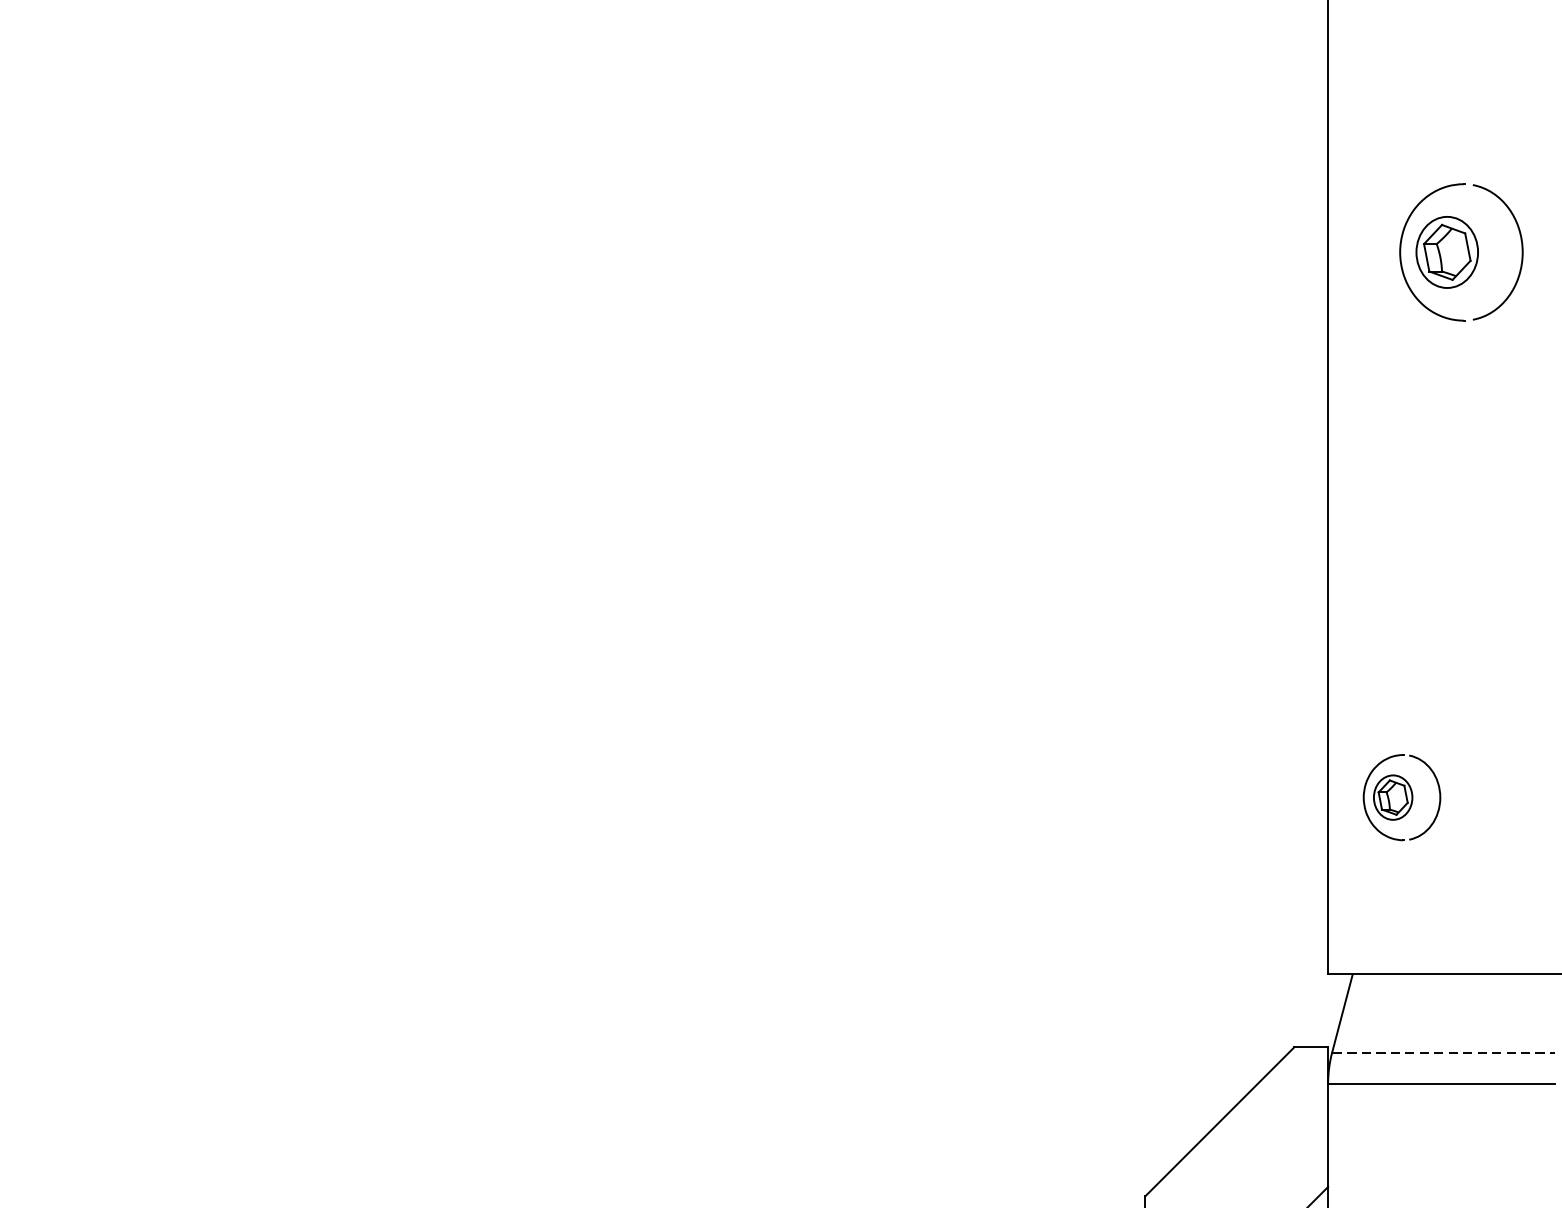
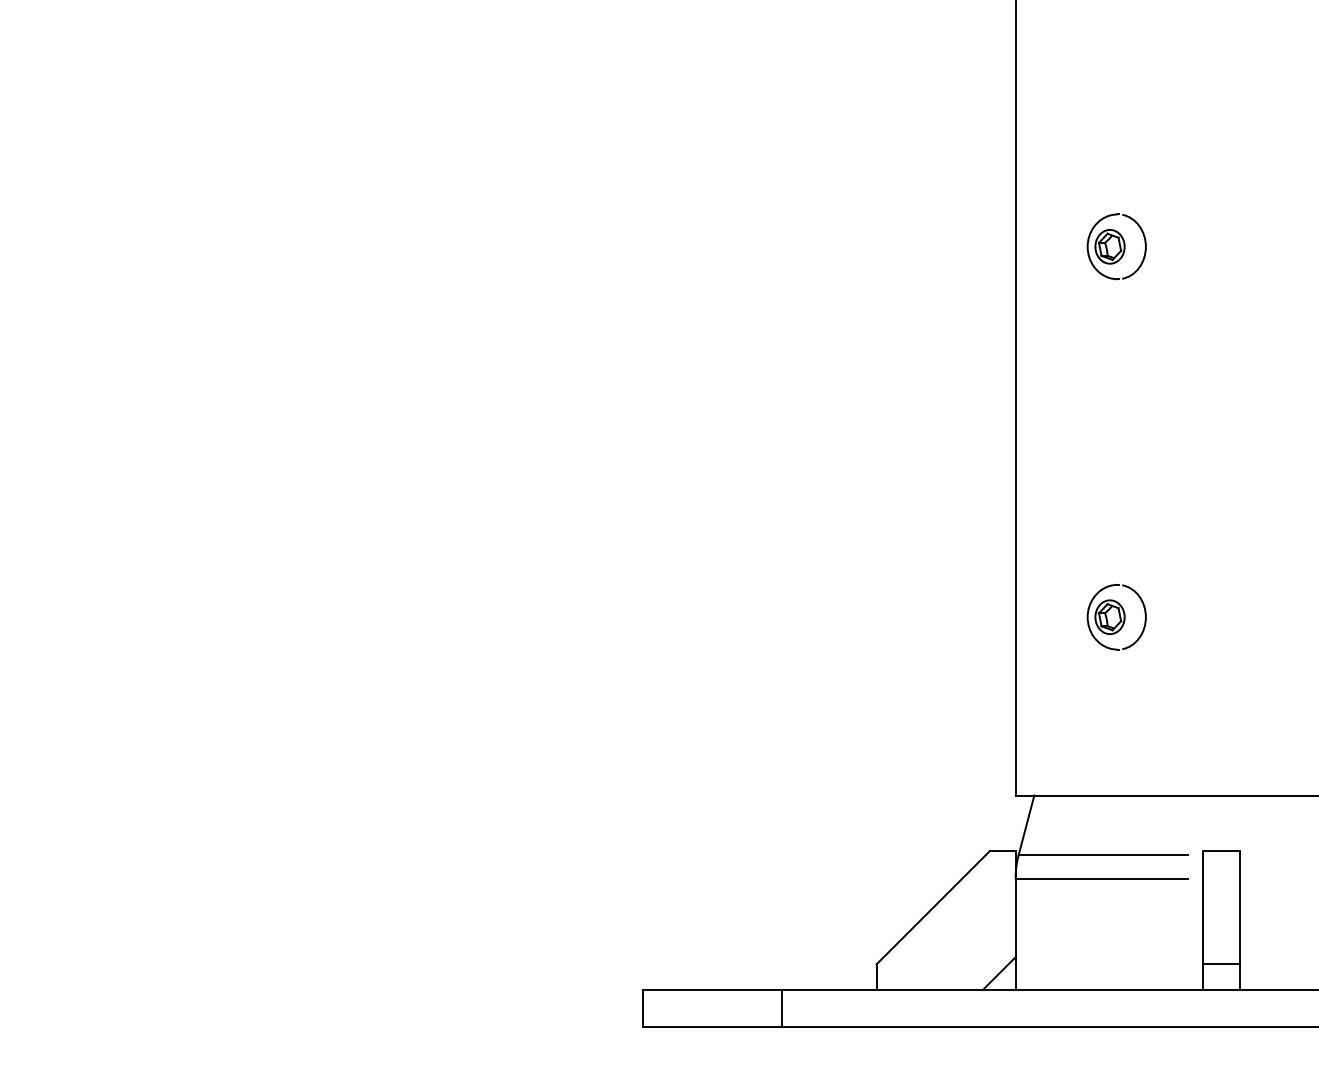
part: (1460, 252) -> (1116, 246), size x0.62
part: (1401, 797) -> (1116, 617), moved
line: (1445, 1053) -> (1104, 855), dashed -> solid

